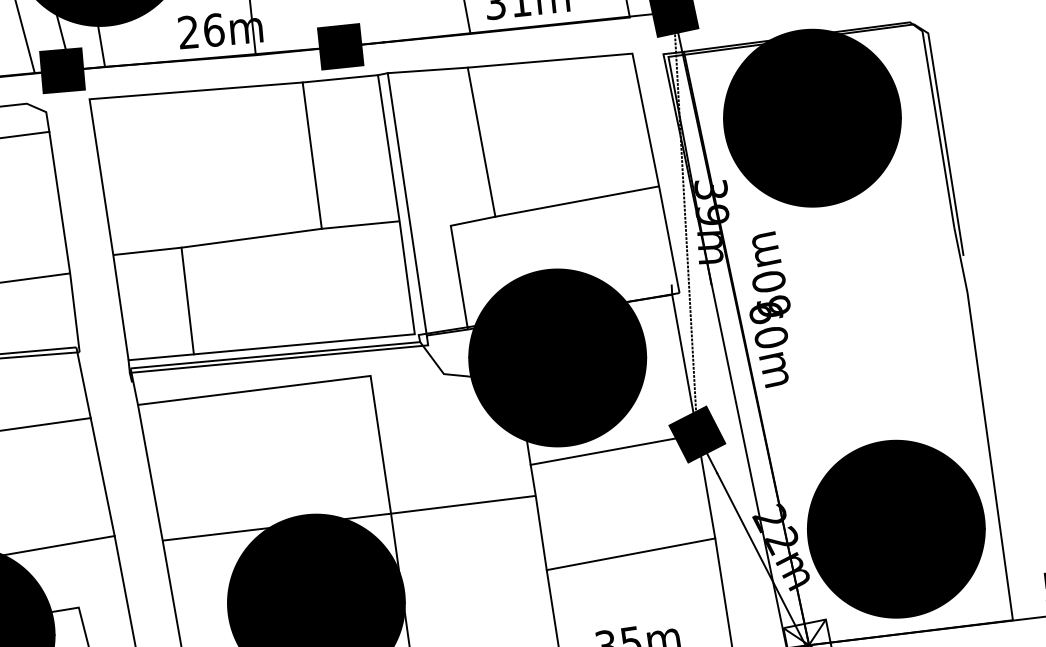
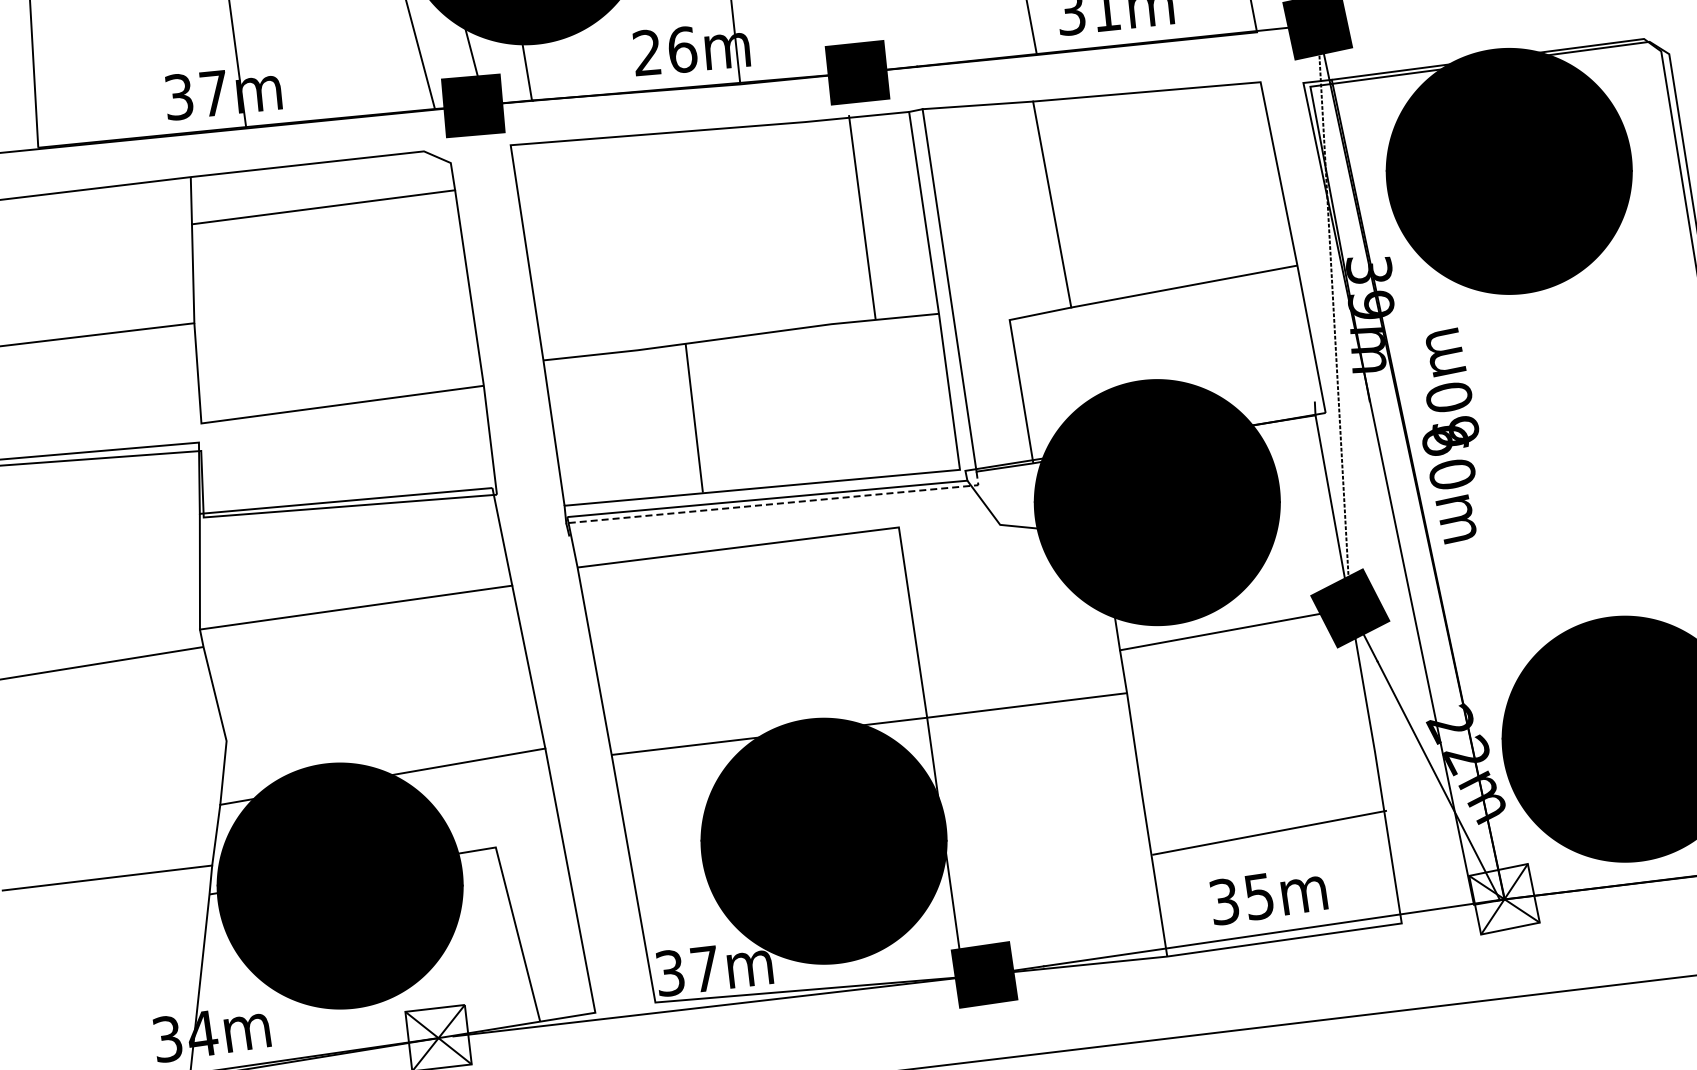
line: (312, 155) -> (862, 217), moved
line: (187, 300) -> (693, 417), moved
line: (284, 358) -> (779, 503), solid -> dashed
line: (630, 554) -> (1269, 832), moved

